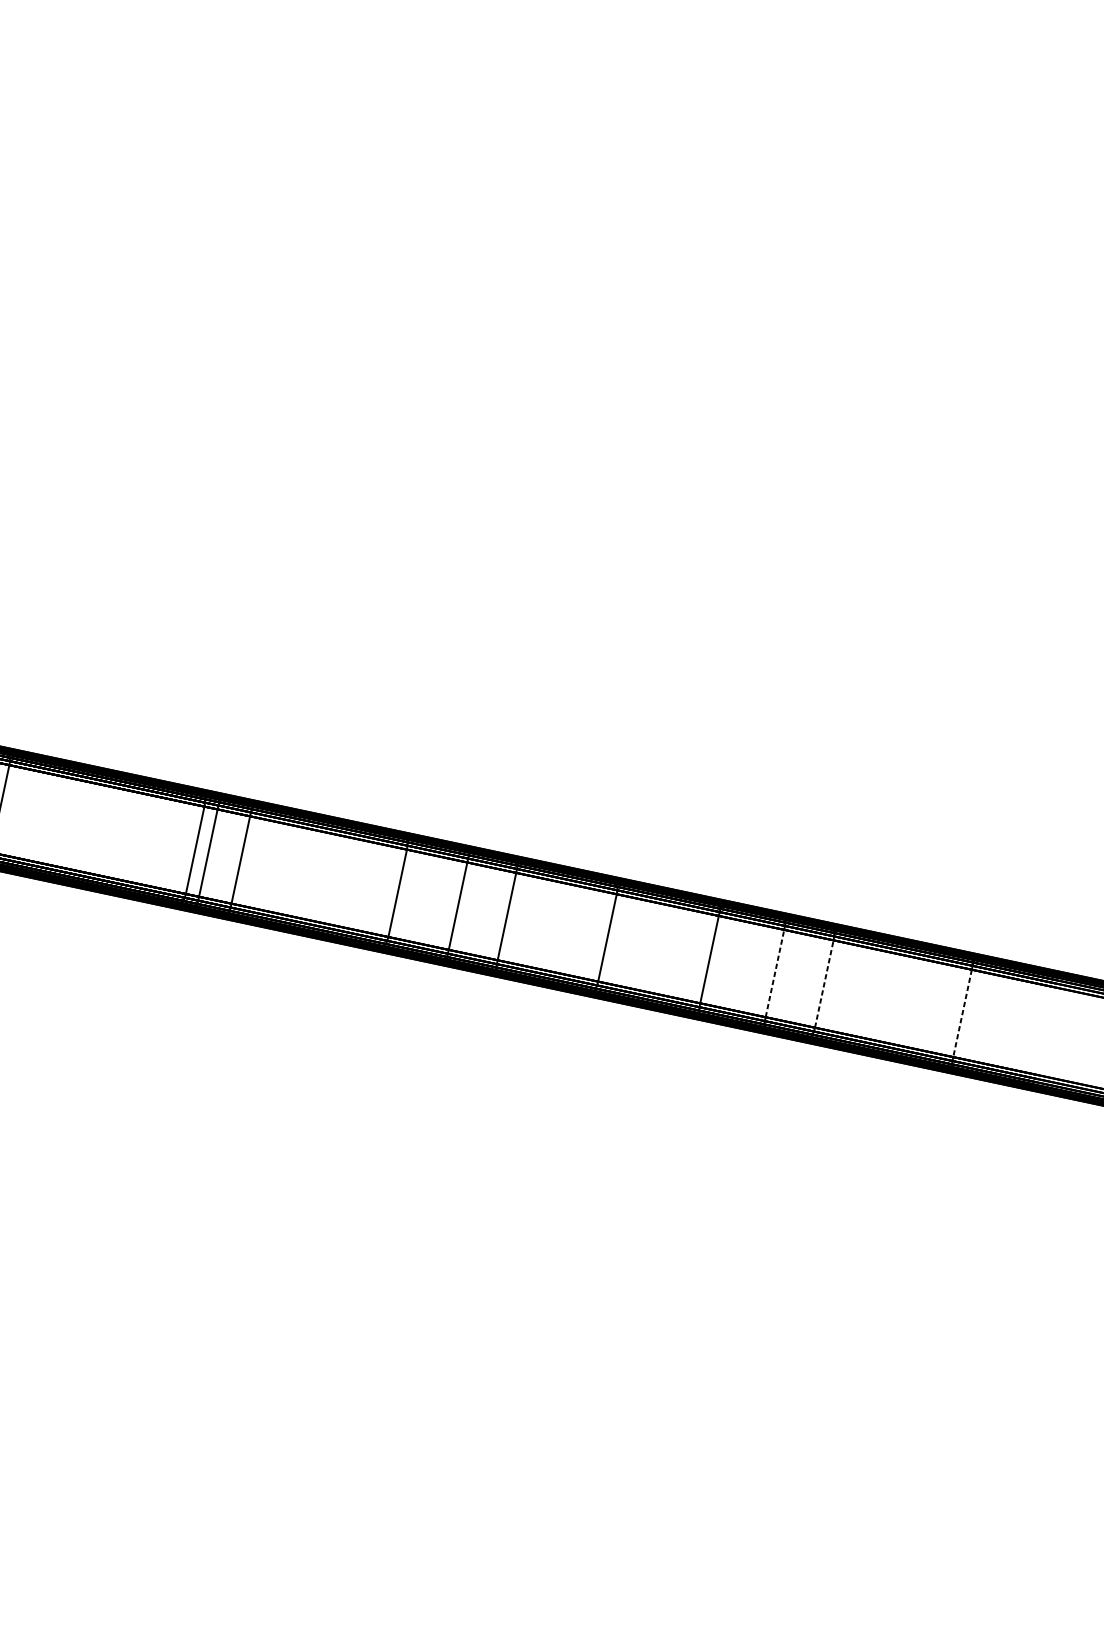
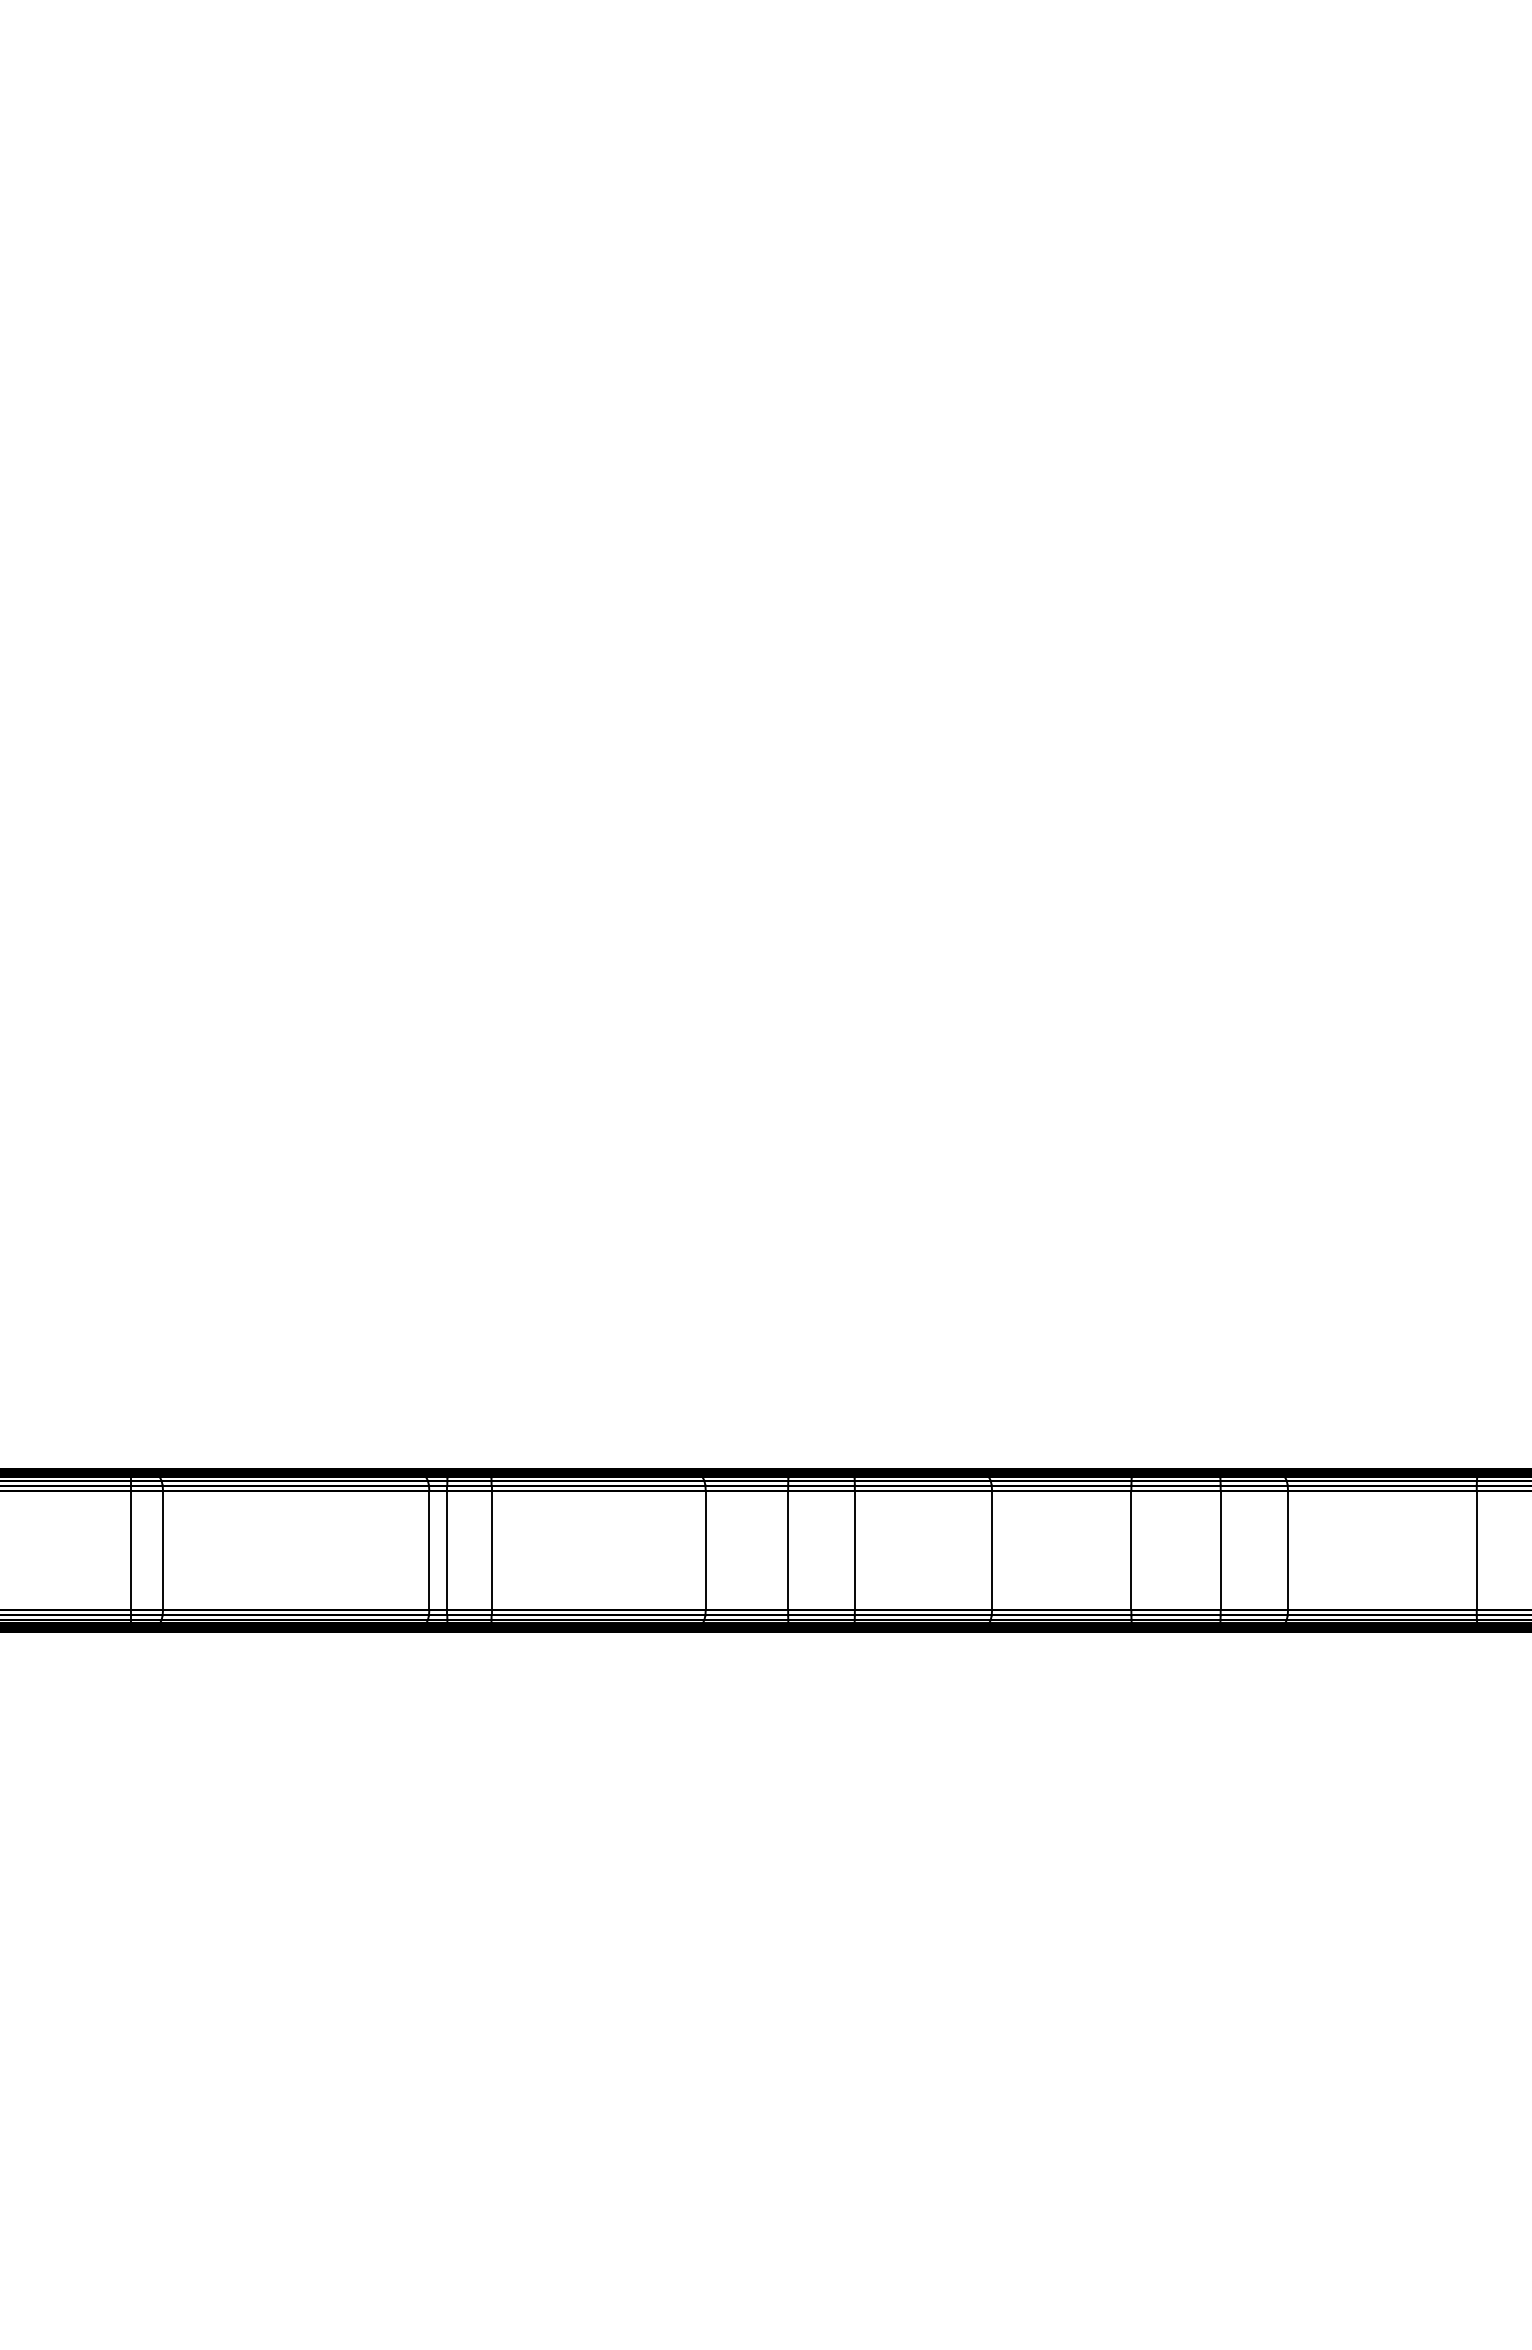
line: (774, 973) -> (1220, 1550), dashed -> solid
line: (824, 984) -> (1288, 1550), dashed -> solid
line: (962, 1013) -> (1476, 1550), dashed -> solid

